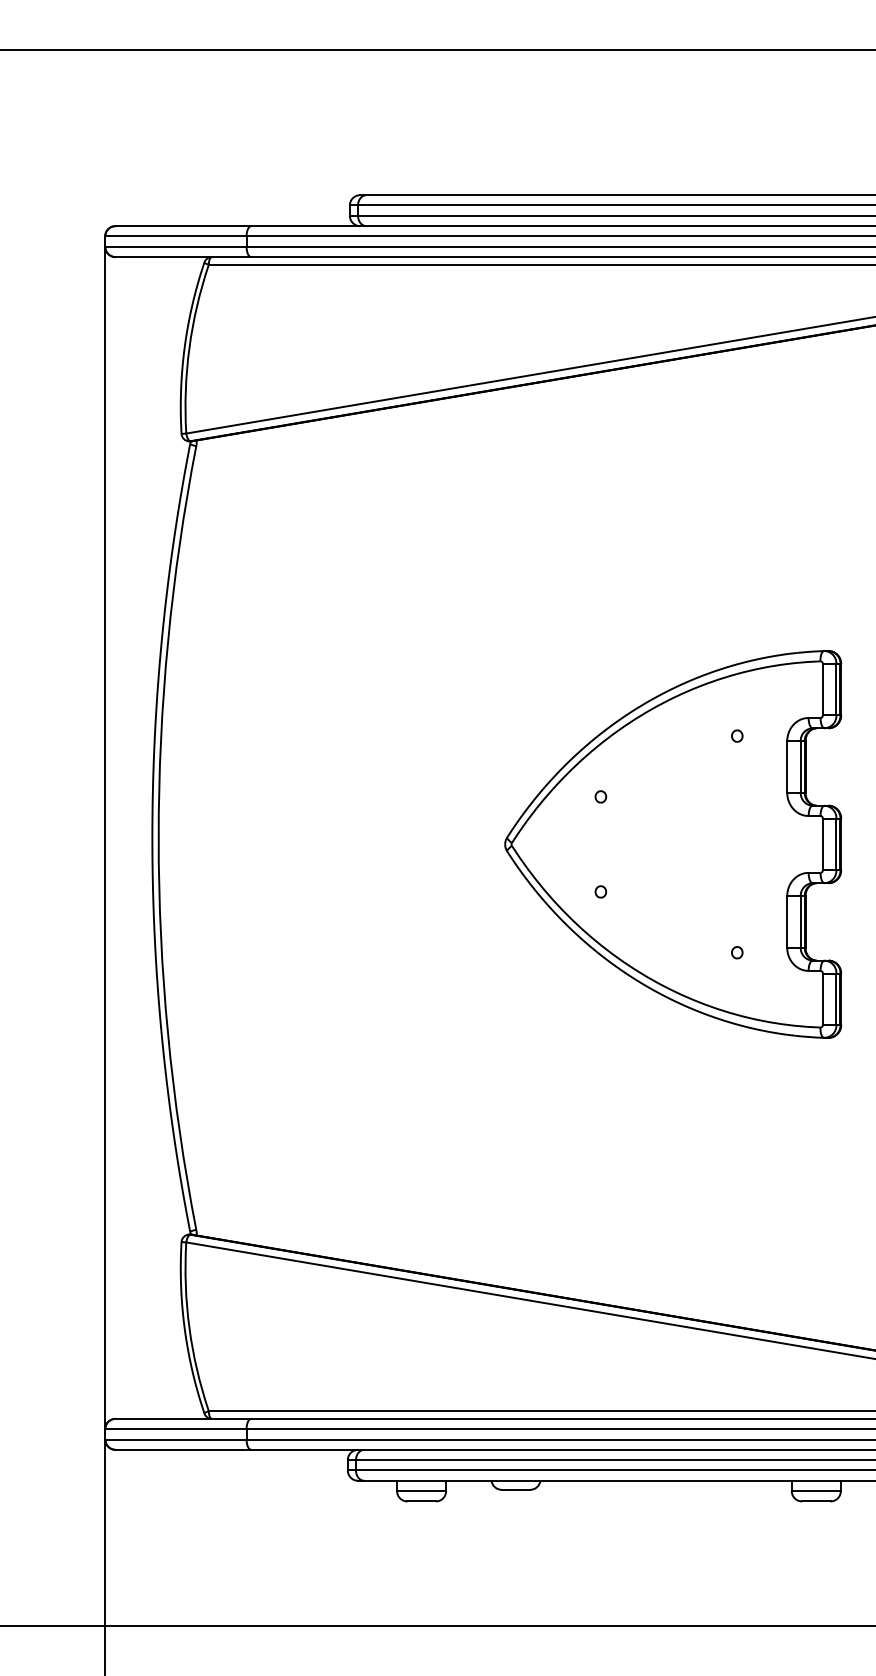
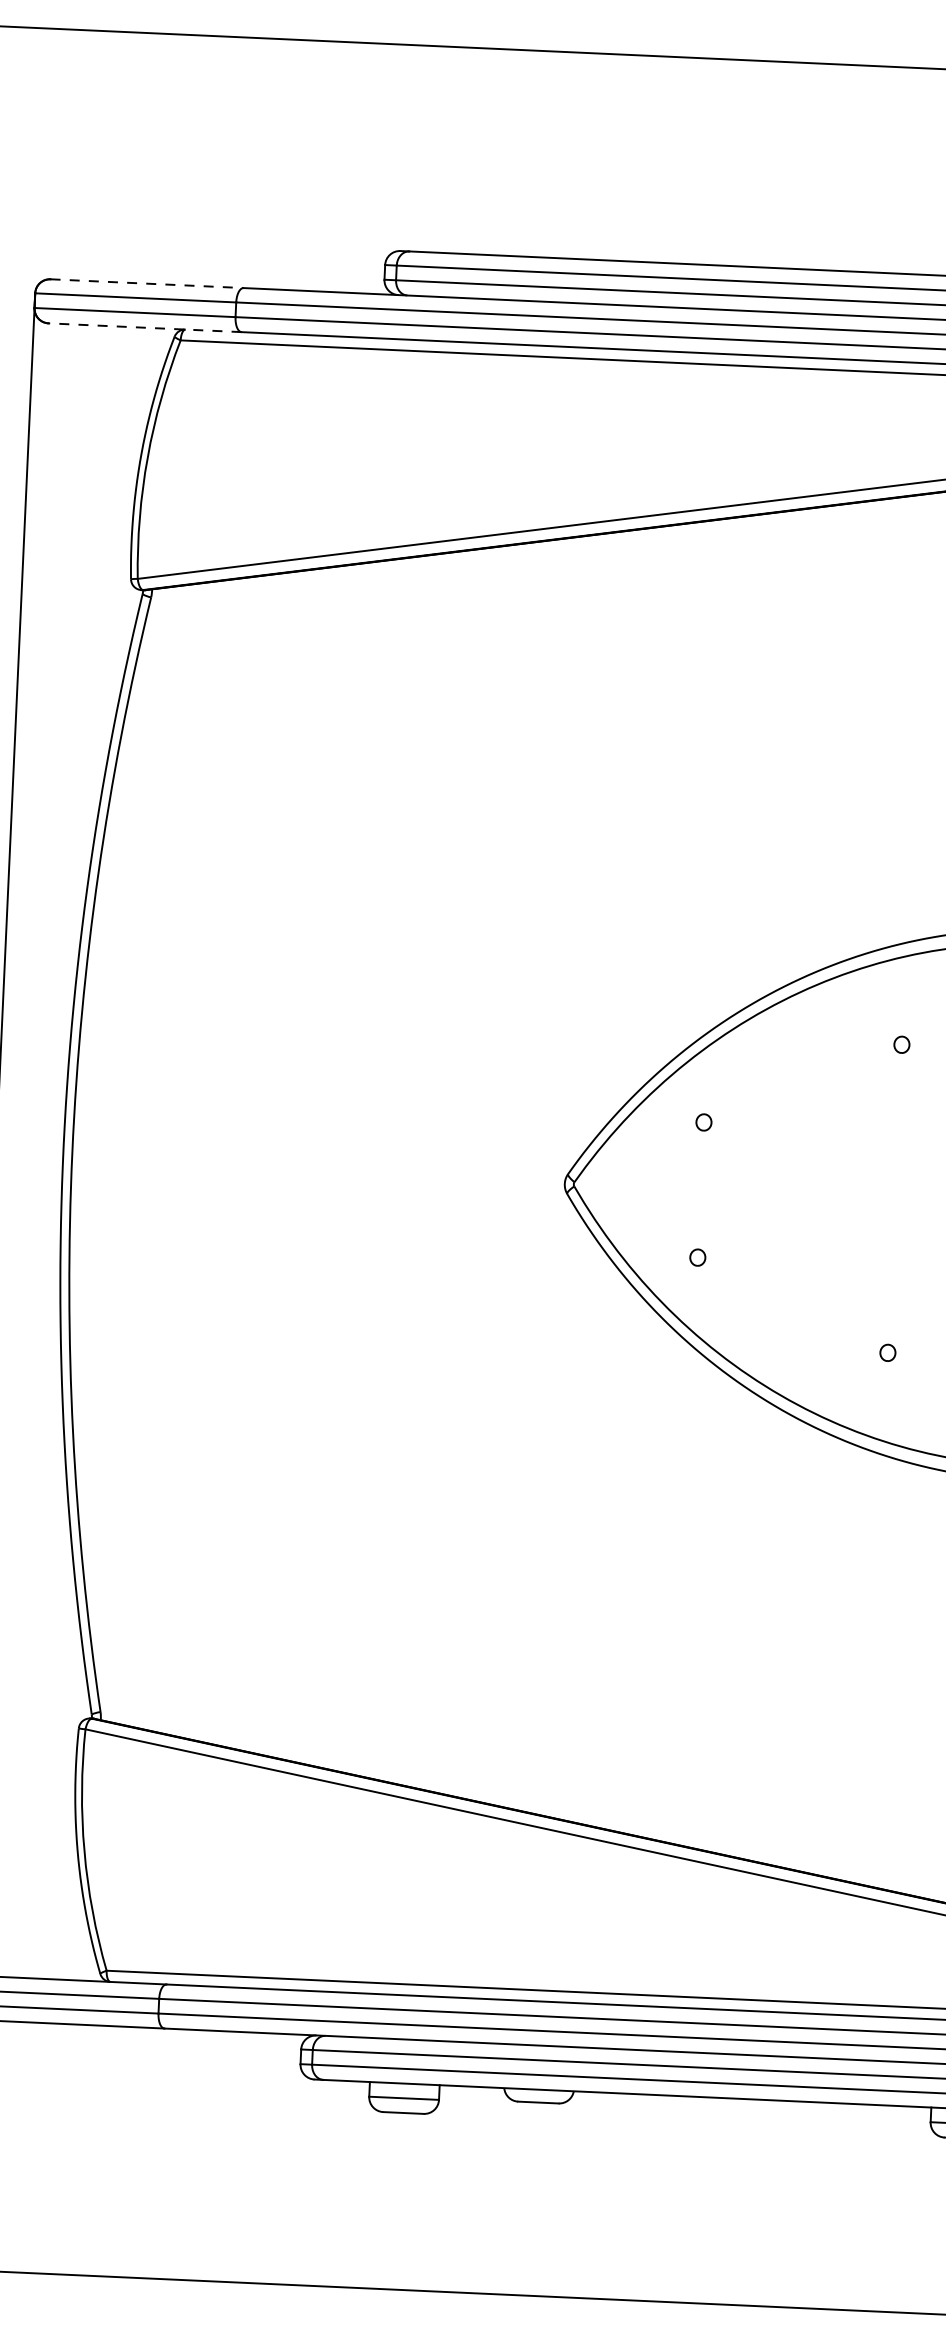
line: (183, 226) -> (147, 284), solid -> dashed
line: (183, 257) -> (145, 328), solid -> dashed

